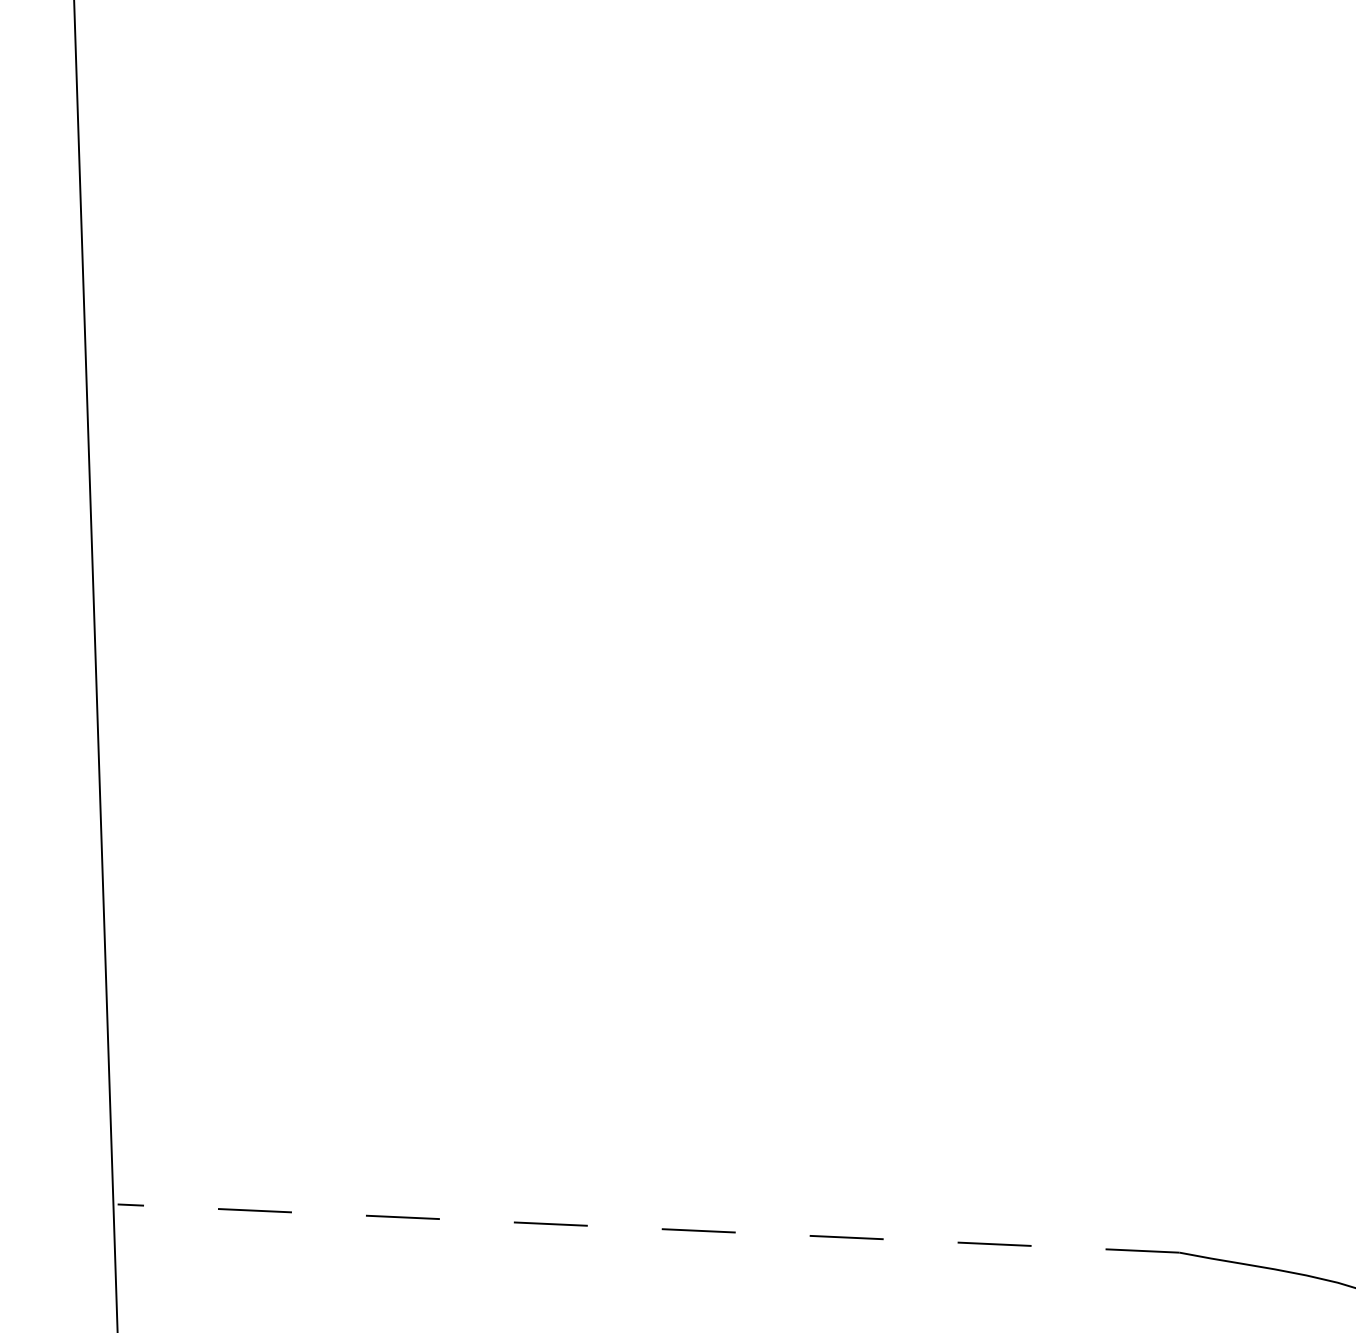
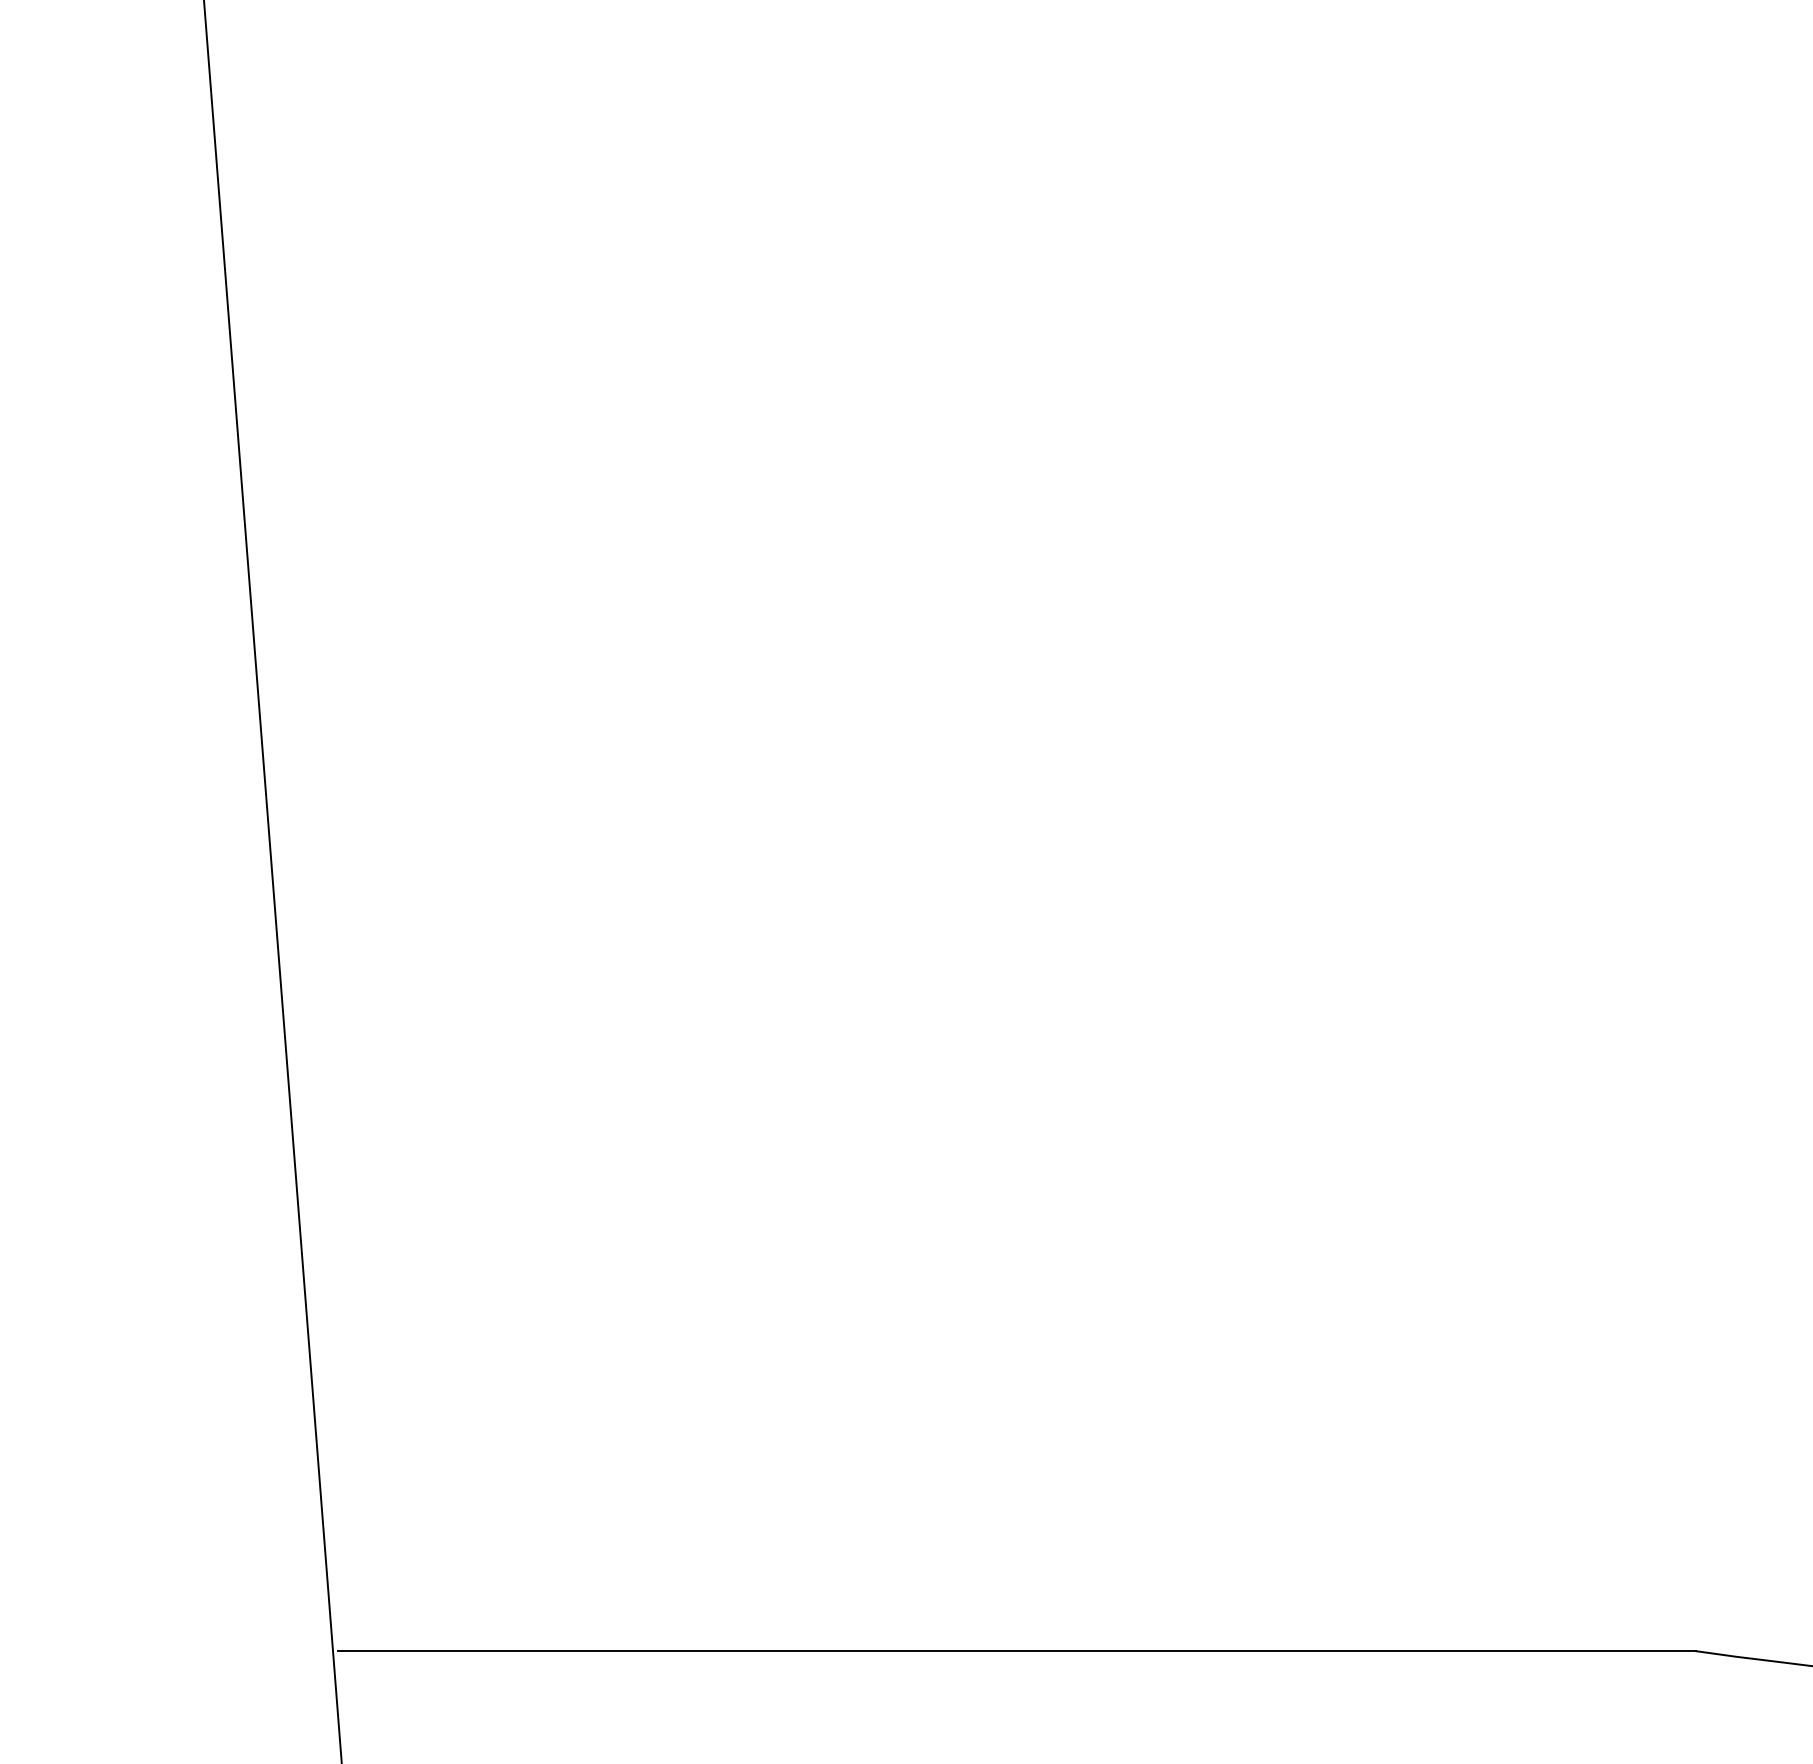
line: (648, 1228) -> (1017, 1651), dashed -> solid

